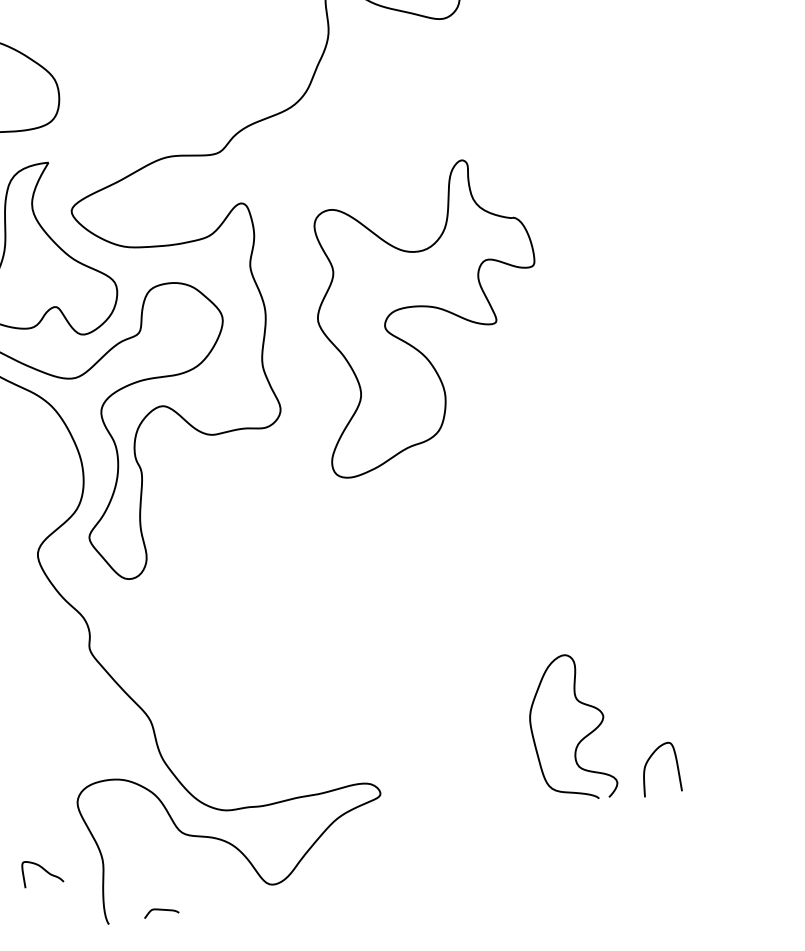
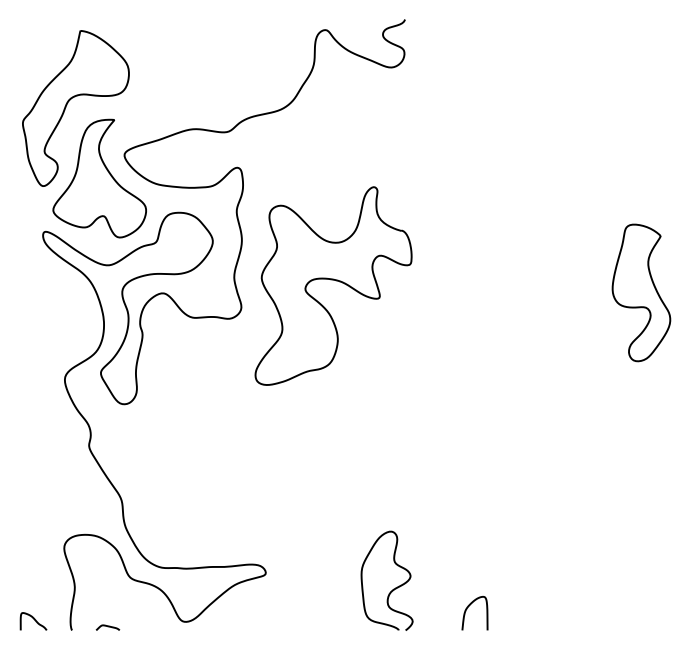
part: (425, 314) -> (333, 285), moved
curve: (581, 738) -> (393, 588), moved
curve: (647, 765) -> (467, 609), moved
curve: (43, 870) -> (34, 620), moved

